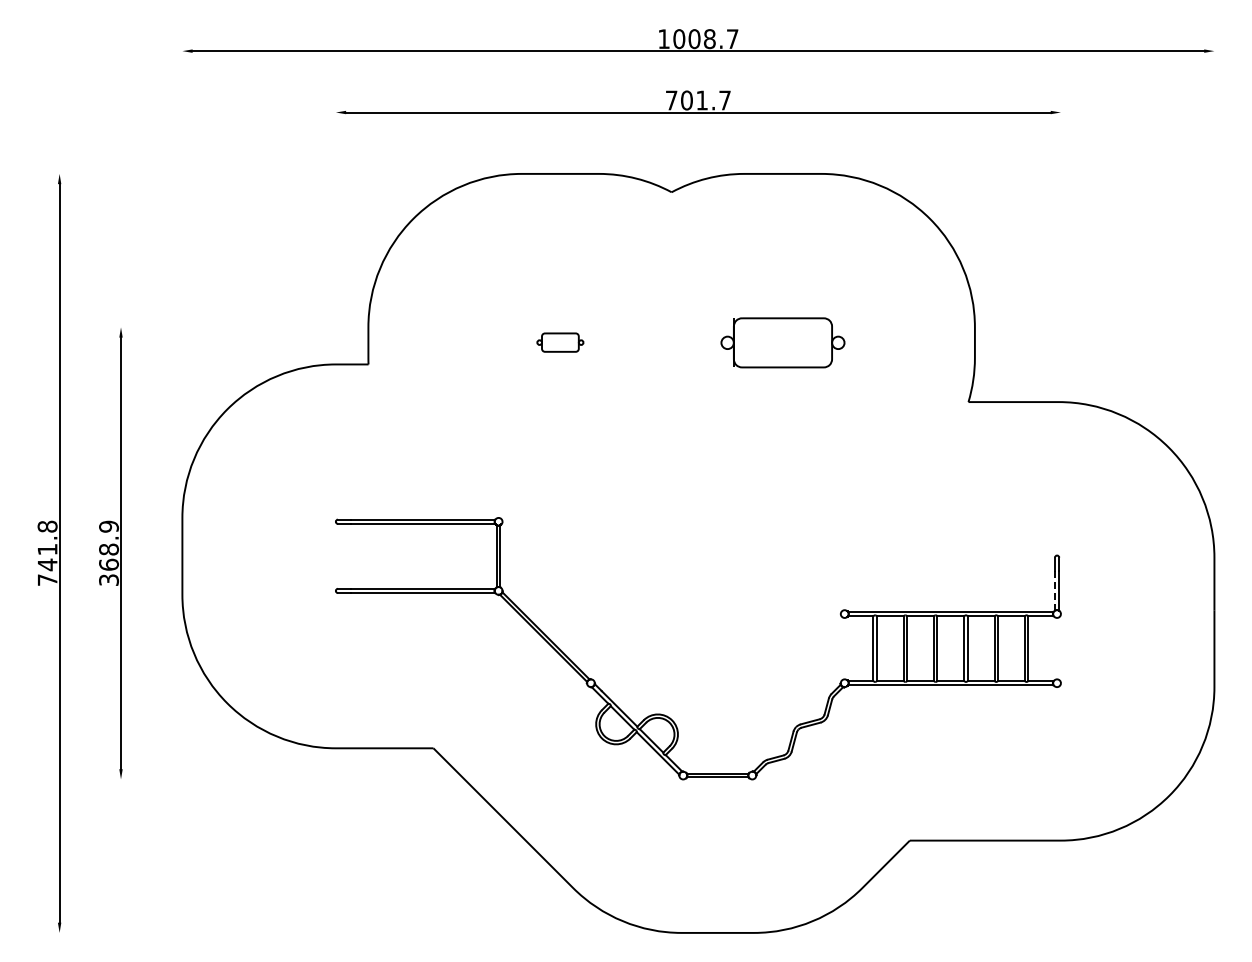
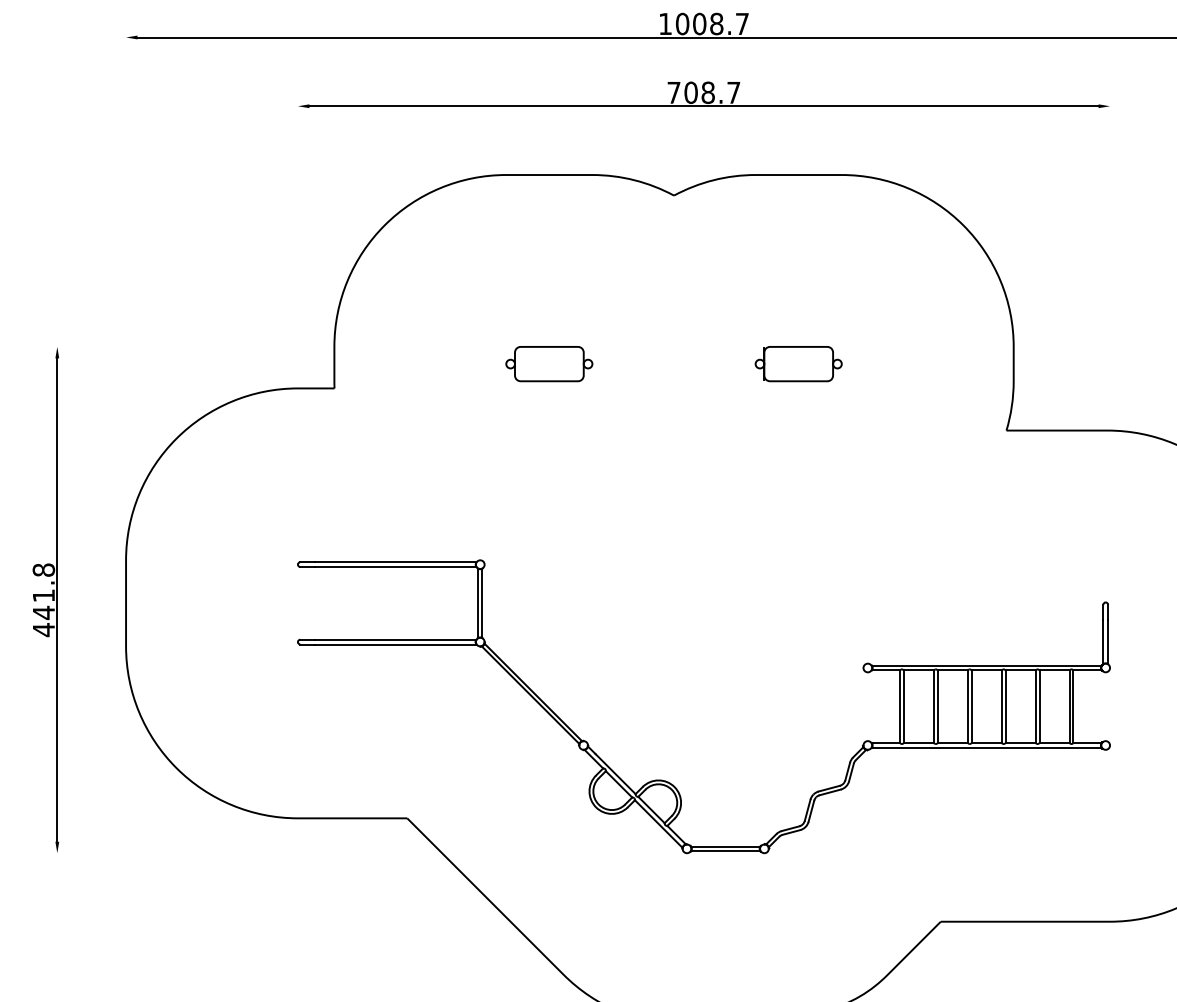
text: (702, 100) -> (708, 92), 701.7 -> 708.7
part: (560, 342) -> (549, 363), size x1.67
part: (782, 342) -> (798, 363), size x0.62
text: (109, 553) -> (44, 600), 368.9 -> 441.8
line: (1054, 590) -> (1102, 641), dashed -> solid

